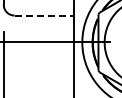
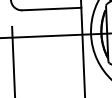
line: (44, 15) -> (52, 8), dashed -> solid

